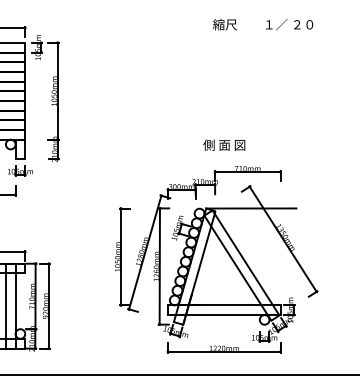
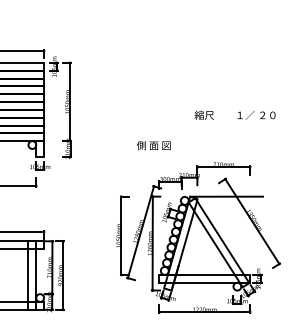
text: (262, 23) -> (234, 114), moved
text: (223, 145) -> (153, 145), moved

